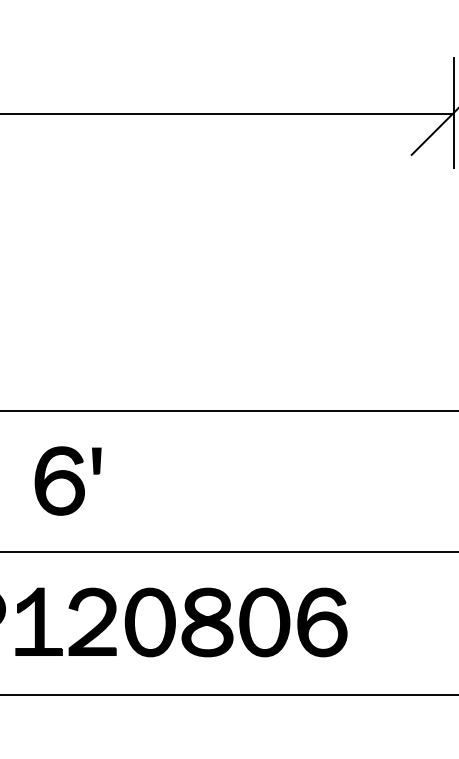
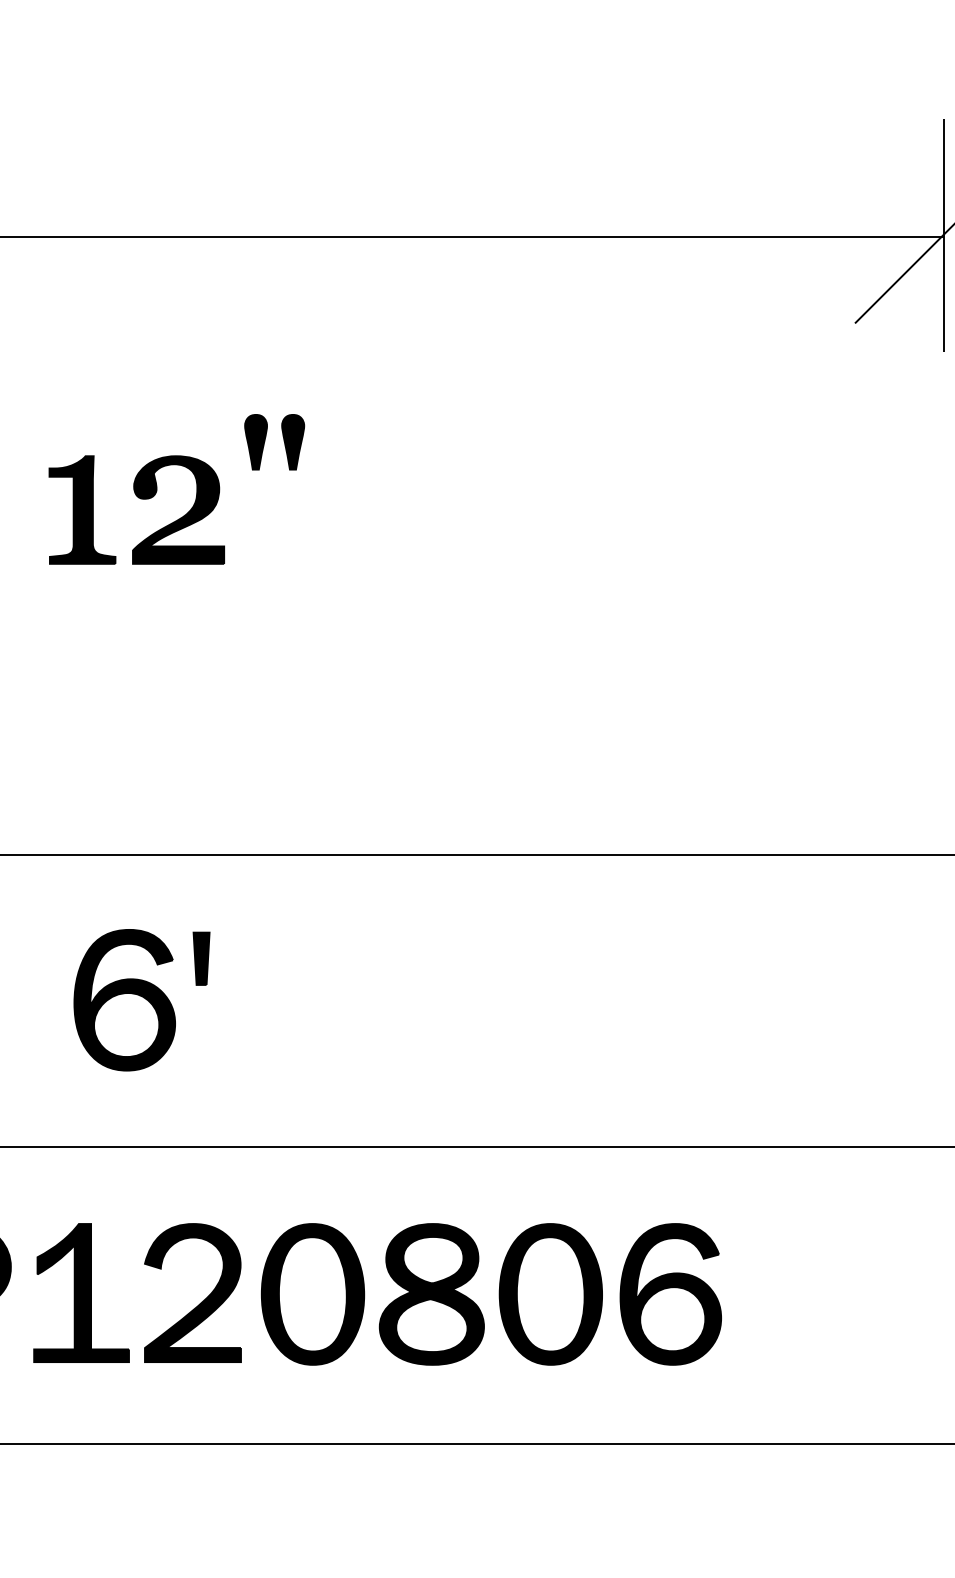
part: (75, 235) -> (157, 489), added

